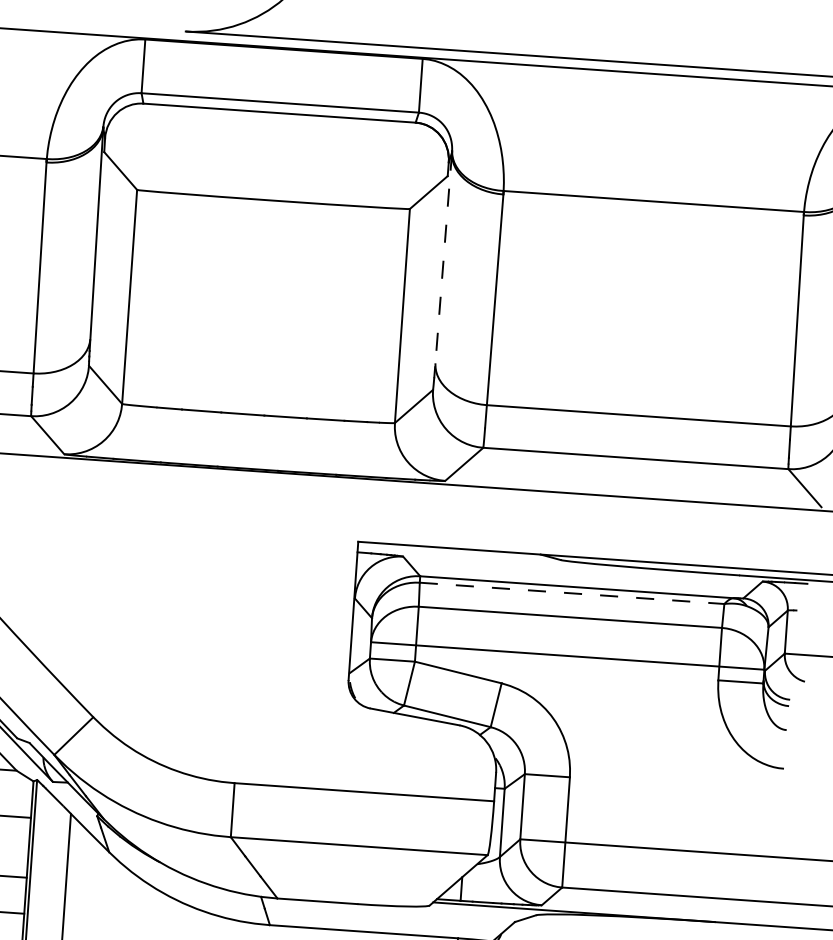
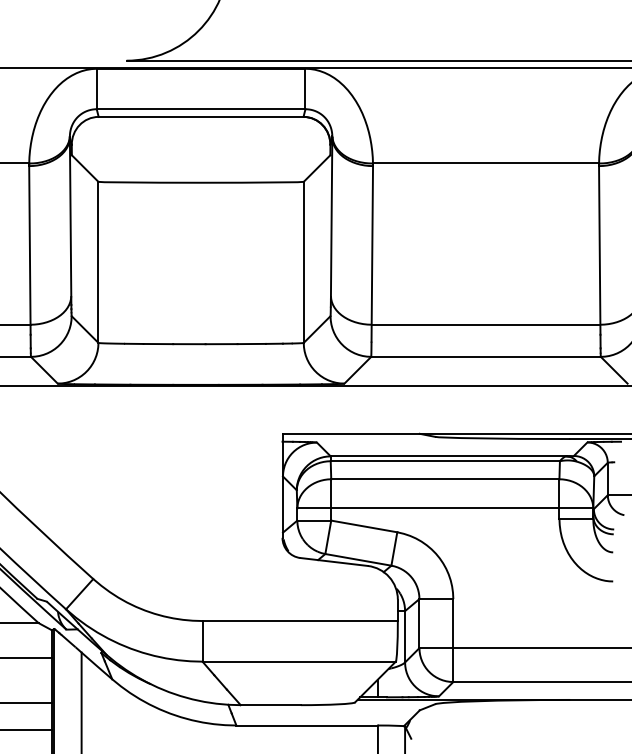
line: (443, 260) -> (331, 218), dashed -> solid
line: (572, 593) -> (445, 461), dashed -> solid

